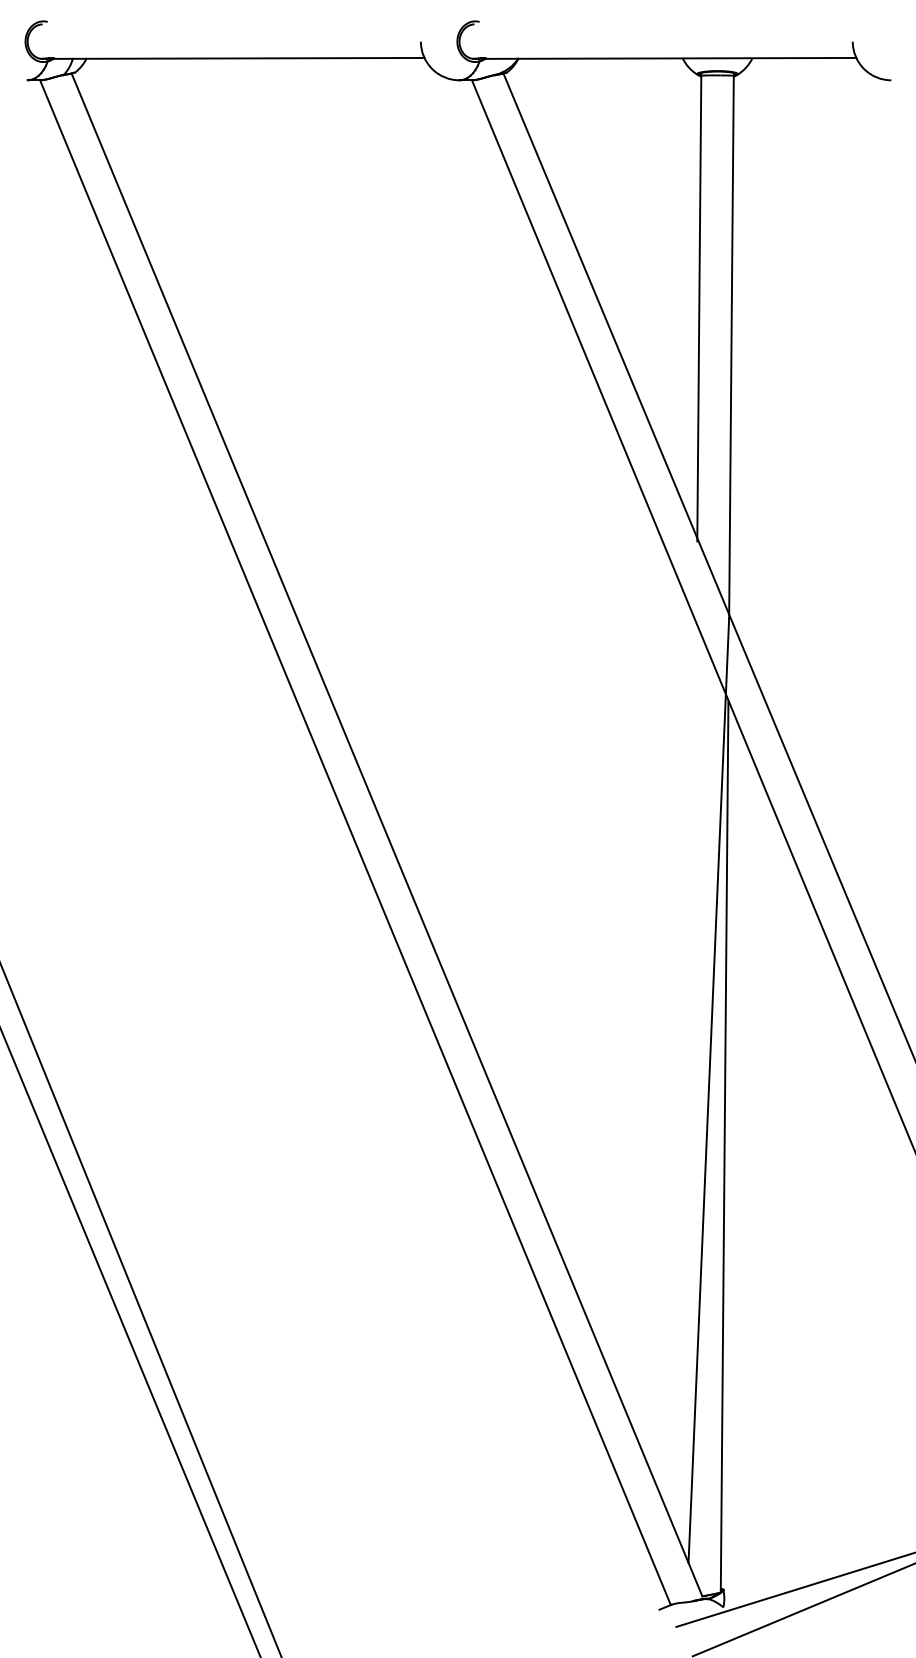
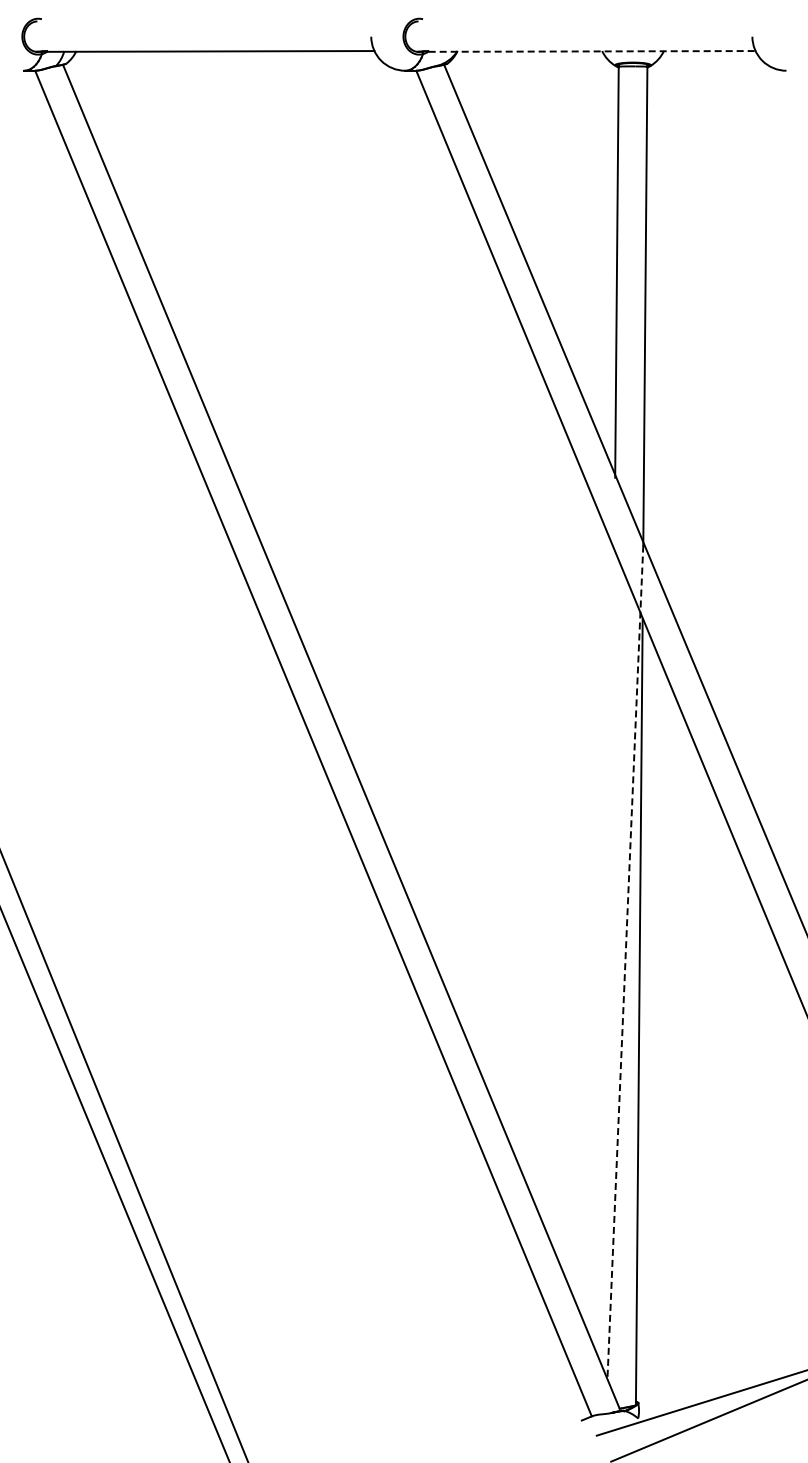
line: (664, 58) -> (586, 51), solid -> dashed
line: (708, 1090) -> (625, 962), solid -> dashed

